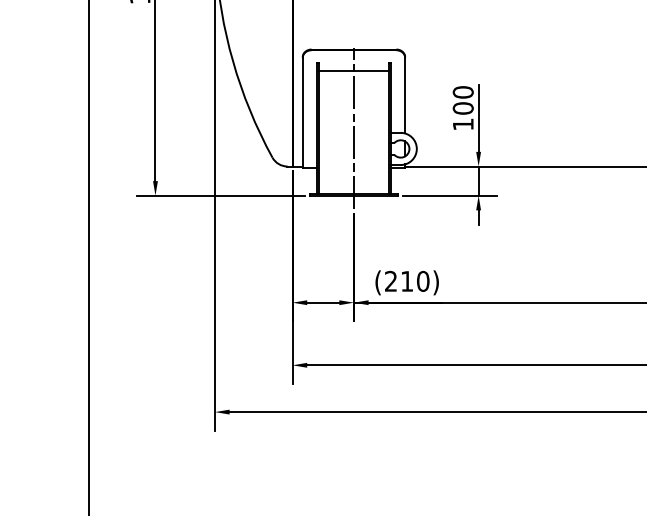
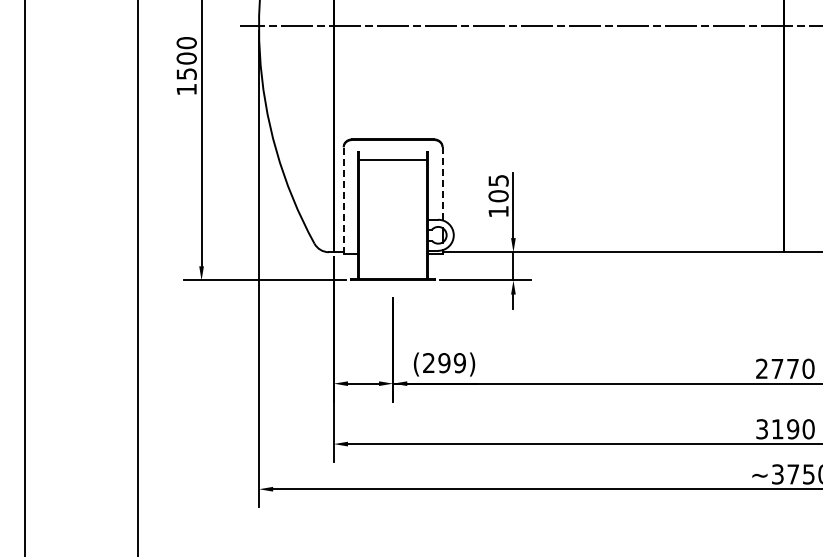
text: (463, 92) -> (498, 180), 100 -> 105
line: (405, 95) -> (442, 183), solid -> dashed
line: (302, 111) -> (343, 199), solid -> dashed
line: (354, 128) -> (393, 215), removed
text: (415, 281) -> (452, 363), (210) -> (299)

